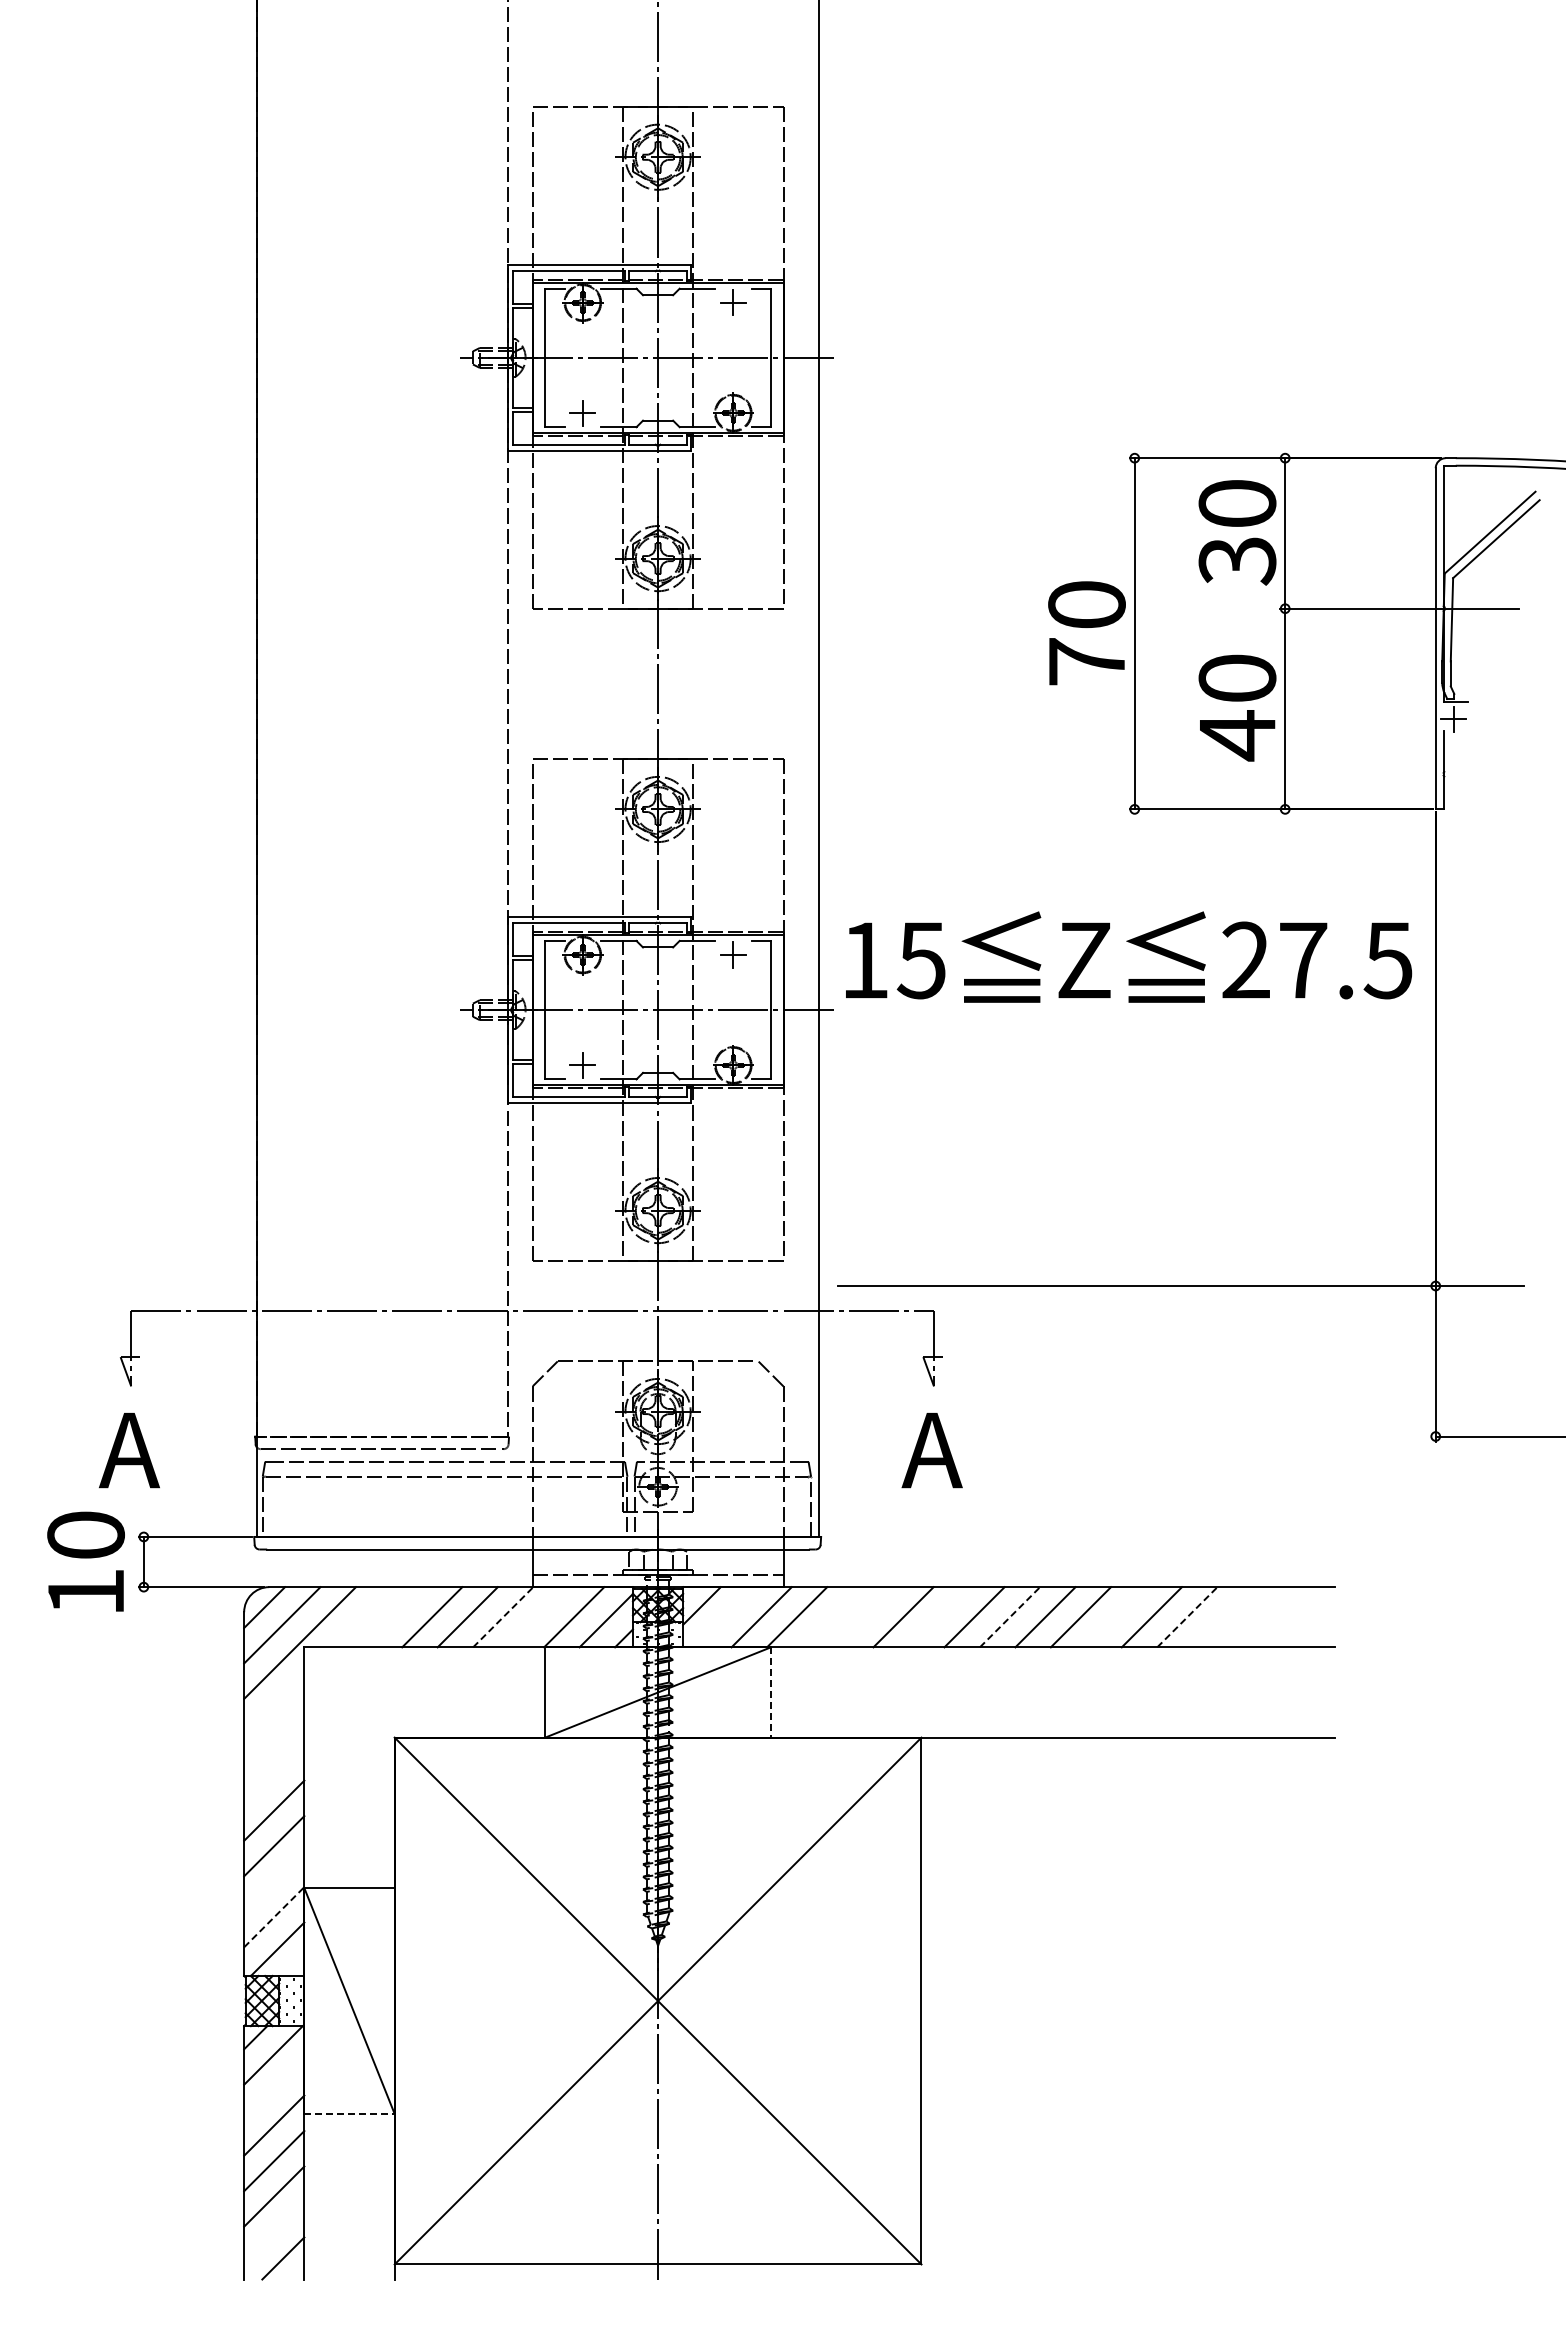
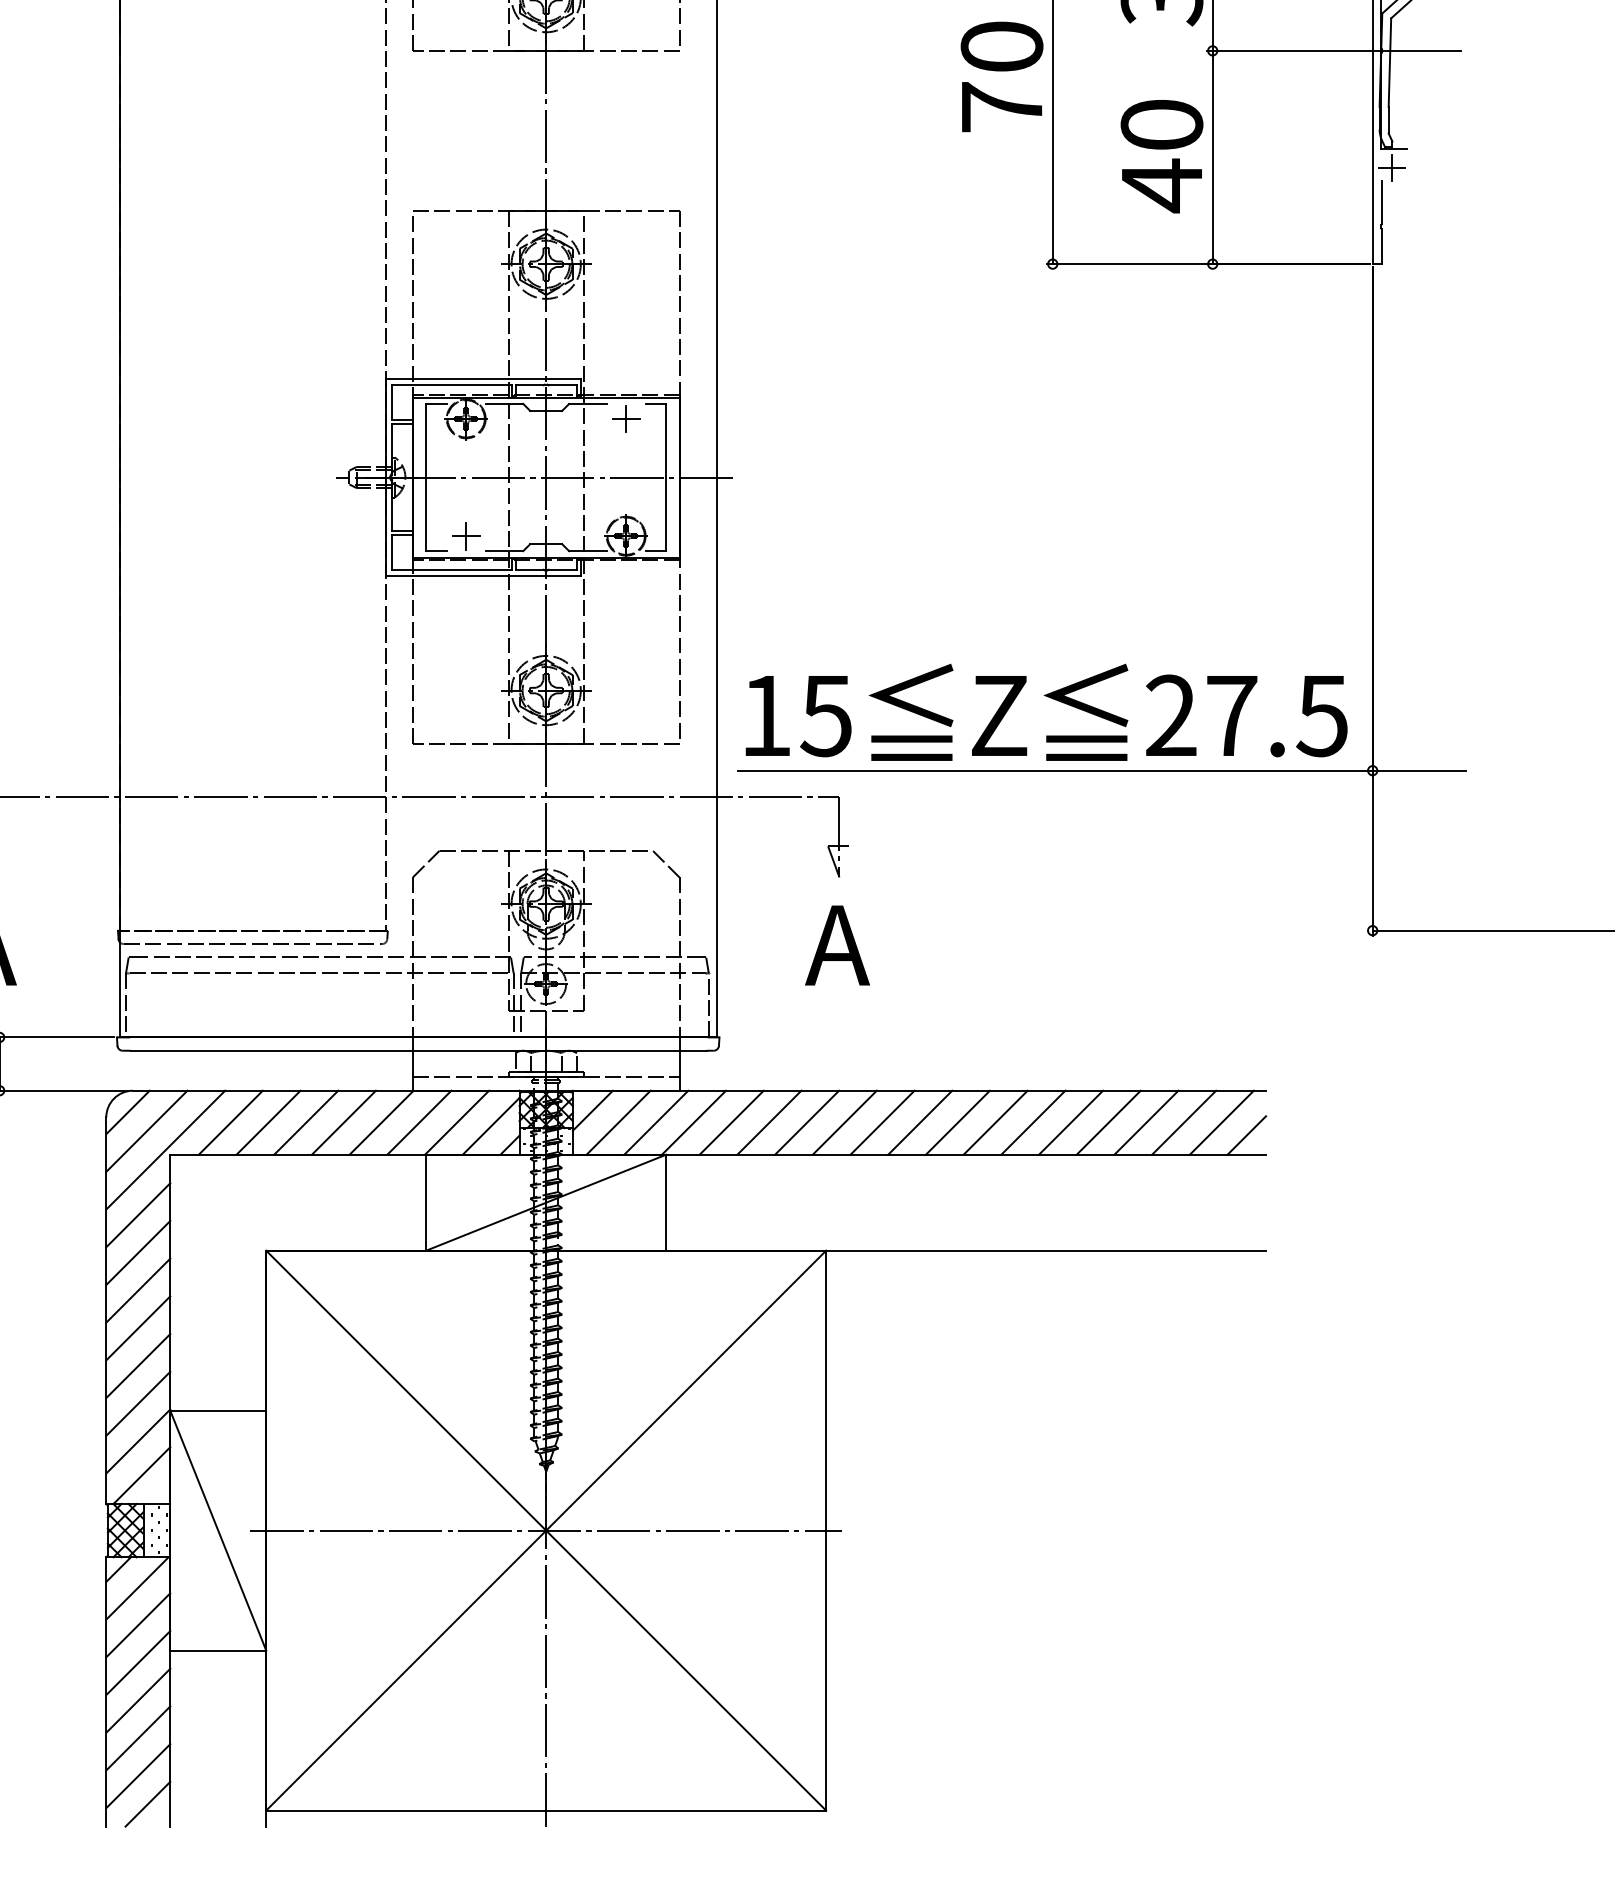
text: (1129, 956) -> (1047, 711), moved
line: (361, 1617) -> (230, 1123), added
line: (396, 1617) -> (268, 1123), added
line: (503, 1617) -> (381, 1123), dashed -> solid
line: (538, 1617) -> (419, 1123), added
line: (726, 1617) -> (618, 1123), added
line: (832, 1617) -> (731, 1123), added
line: (867, 1617) -> (768, 1123), added
line: (938, 1617) -> (844, 1123), added
line: (1010, 1617) -> (920, 1123), dashed -> solid
line: (1116, 1617) -> (1033, 1123), added
line: (1187, 1617) -> (1108, 1123), dashed -> solid
line: (1222, 1617) -> (1146, 1123), added
line: (1258, 1617) -> (1184, 1123), added
line: (1293, 1617) -> (1221, 1123), added
line: (1317, 1629) -> (1247, 1135), added
line: (770, 1692) -> (665, 1202), dashed -> solid
line: (274, 1704) -> (138, 1215), added
line: (274, 1739) -> (138, 1252), added
line: (274, 1775) -> (138, 1290), added
line: (274, 1881) -> (138, 1403), added
line: (274, 1917) -> (138, 1441), dashed -> solid
line: (657, 2001) -> (545, 1531), added
line: (274, 2090) -> (138, 1625), added
line: (350, 2113) -> (219, 1650), dashed -> solid
line: (274, 2231) -> (138, 1775), added

